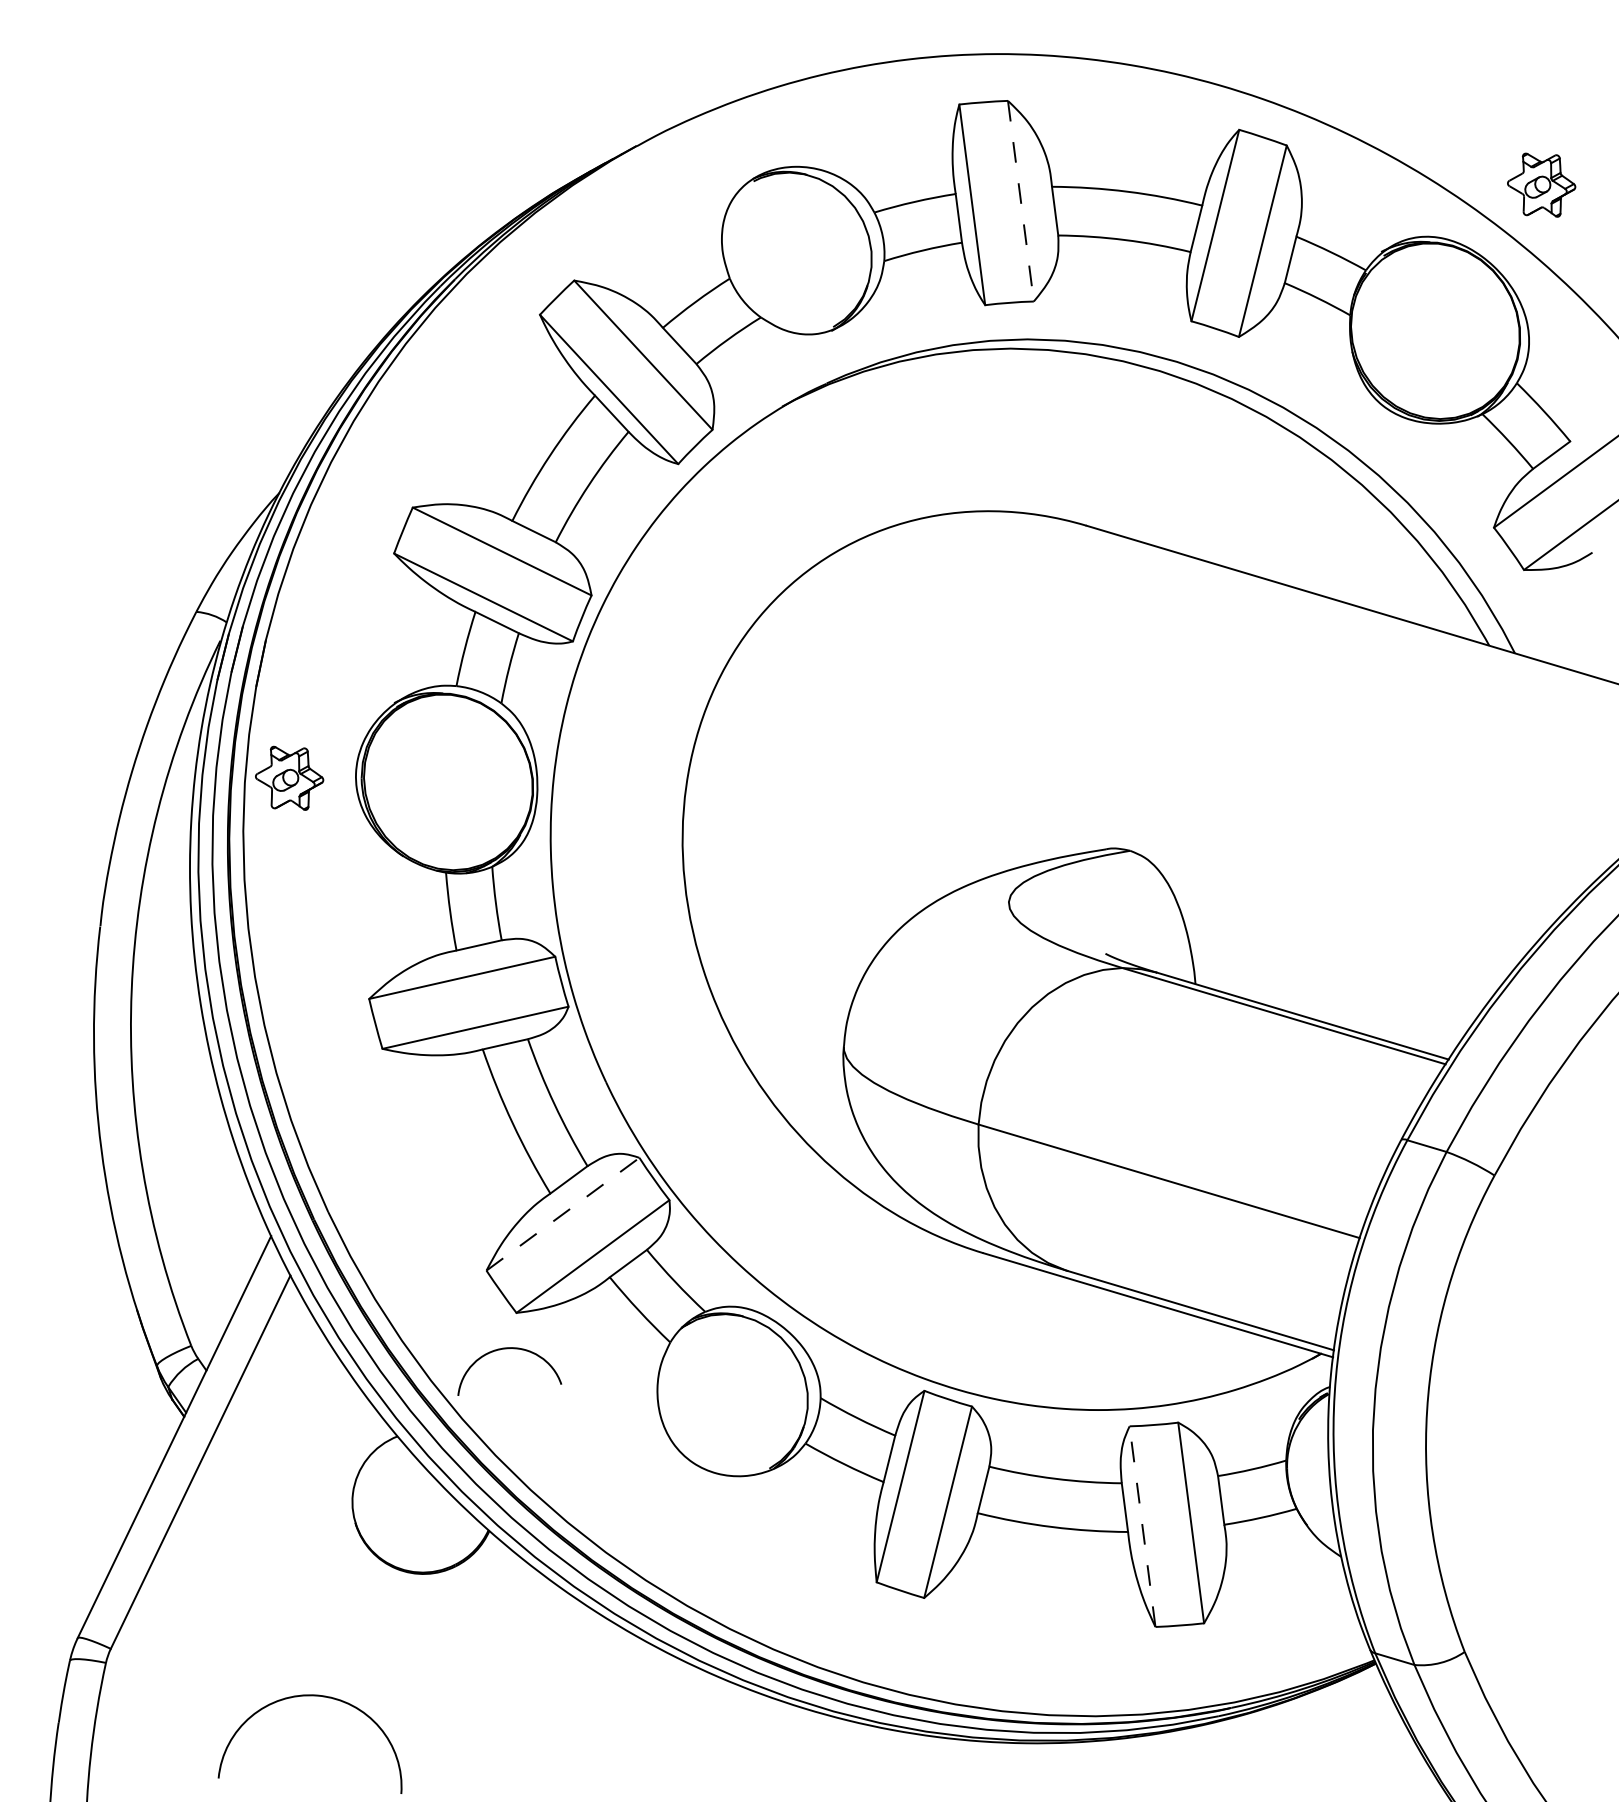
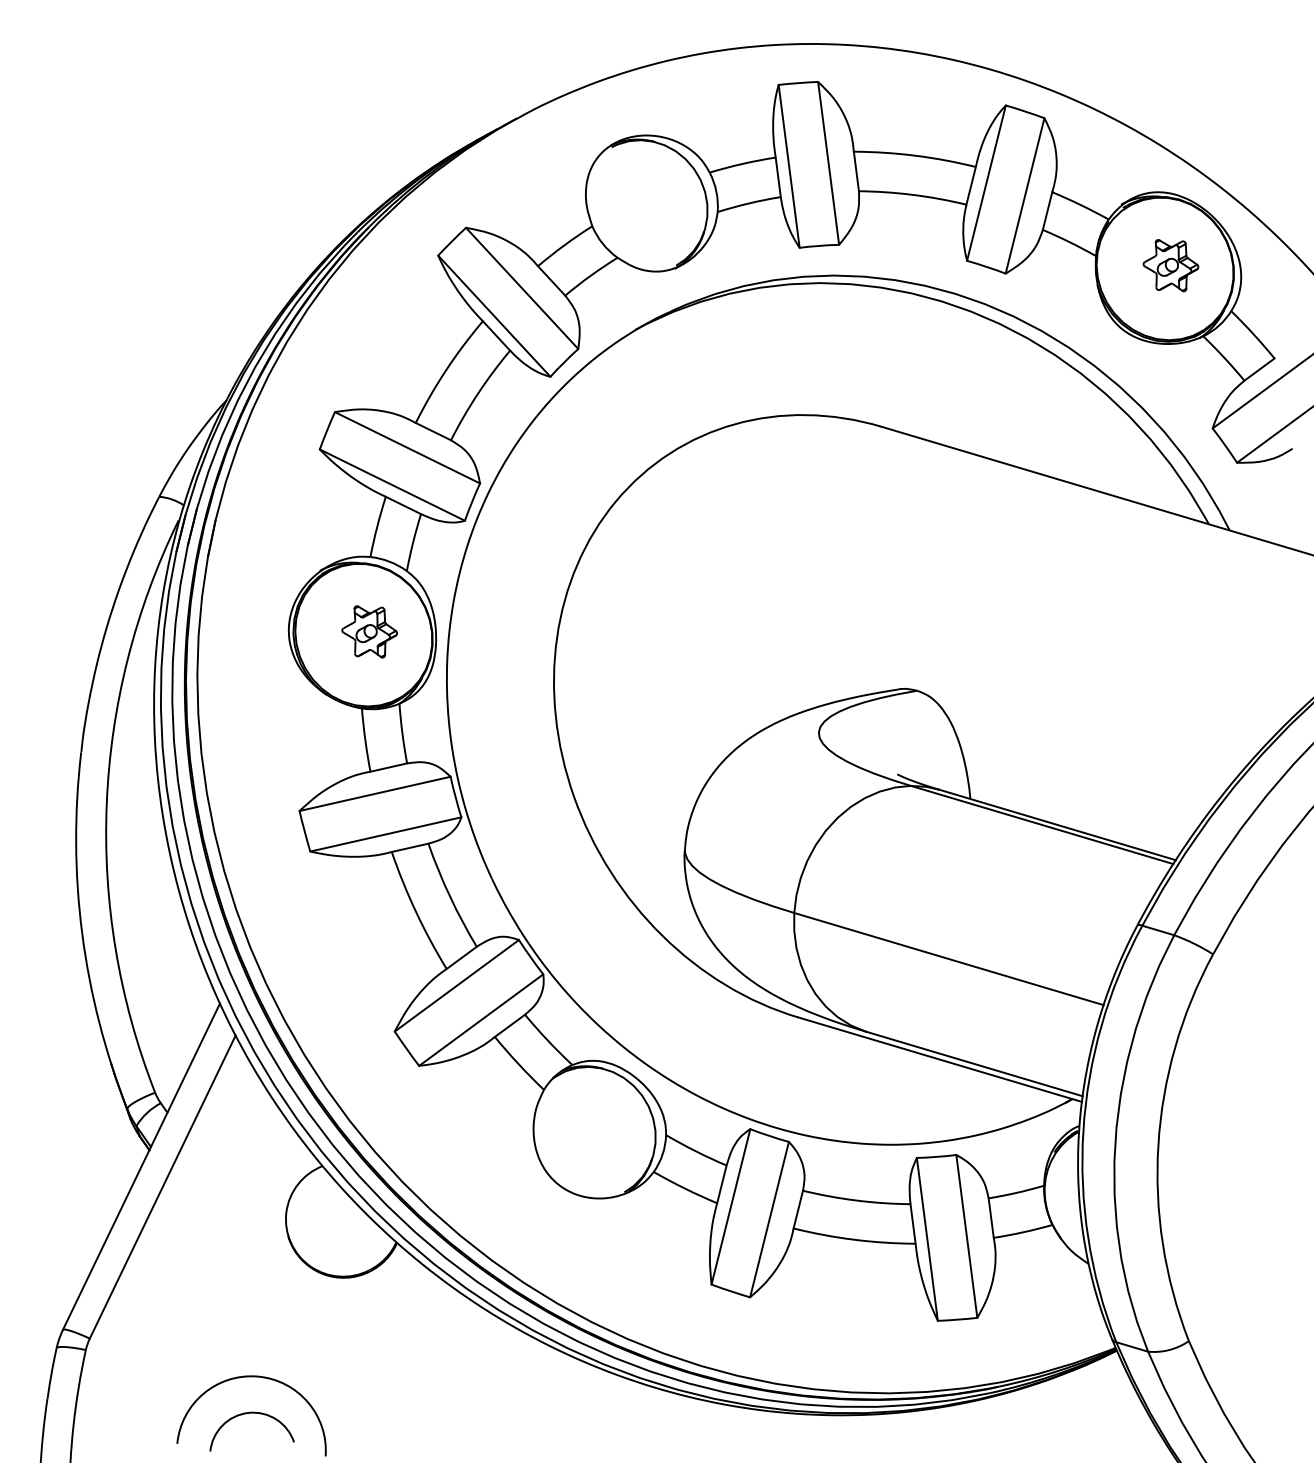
part: (1541, 184) -> (1170, 265), moved
line: (1020, 201) -> (828, 163), dashed -> solid
part: (289, 777) -> (369, 631), moved
line: (563, 1213) -> (457, 985), dashed -> solid
arc: (508, 1349) -> (251, 1413), moved
line: (1142, 1526) -> (927, 1239), dashed -> solid

